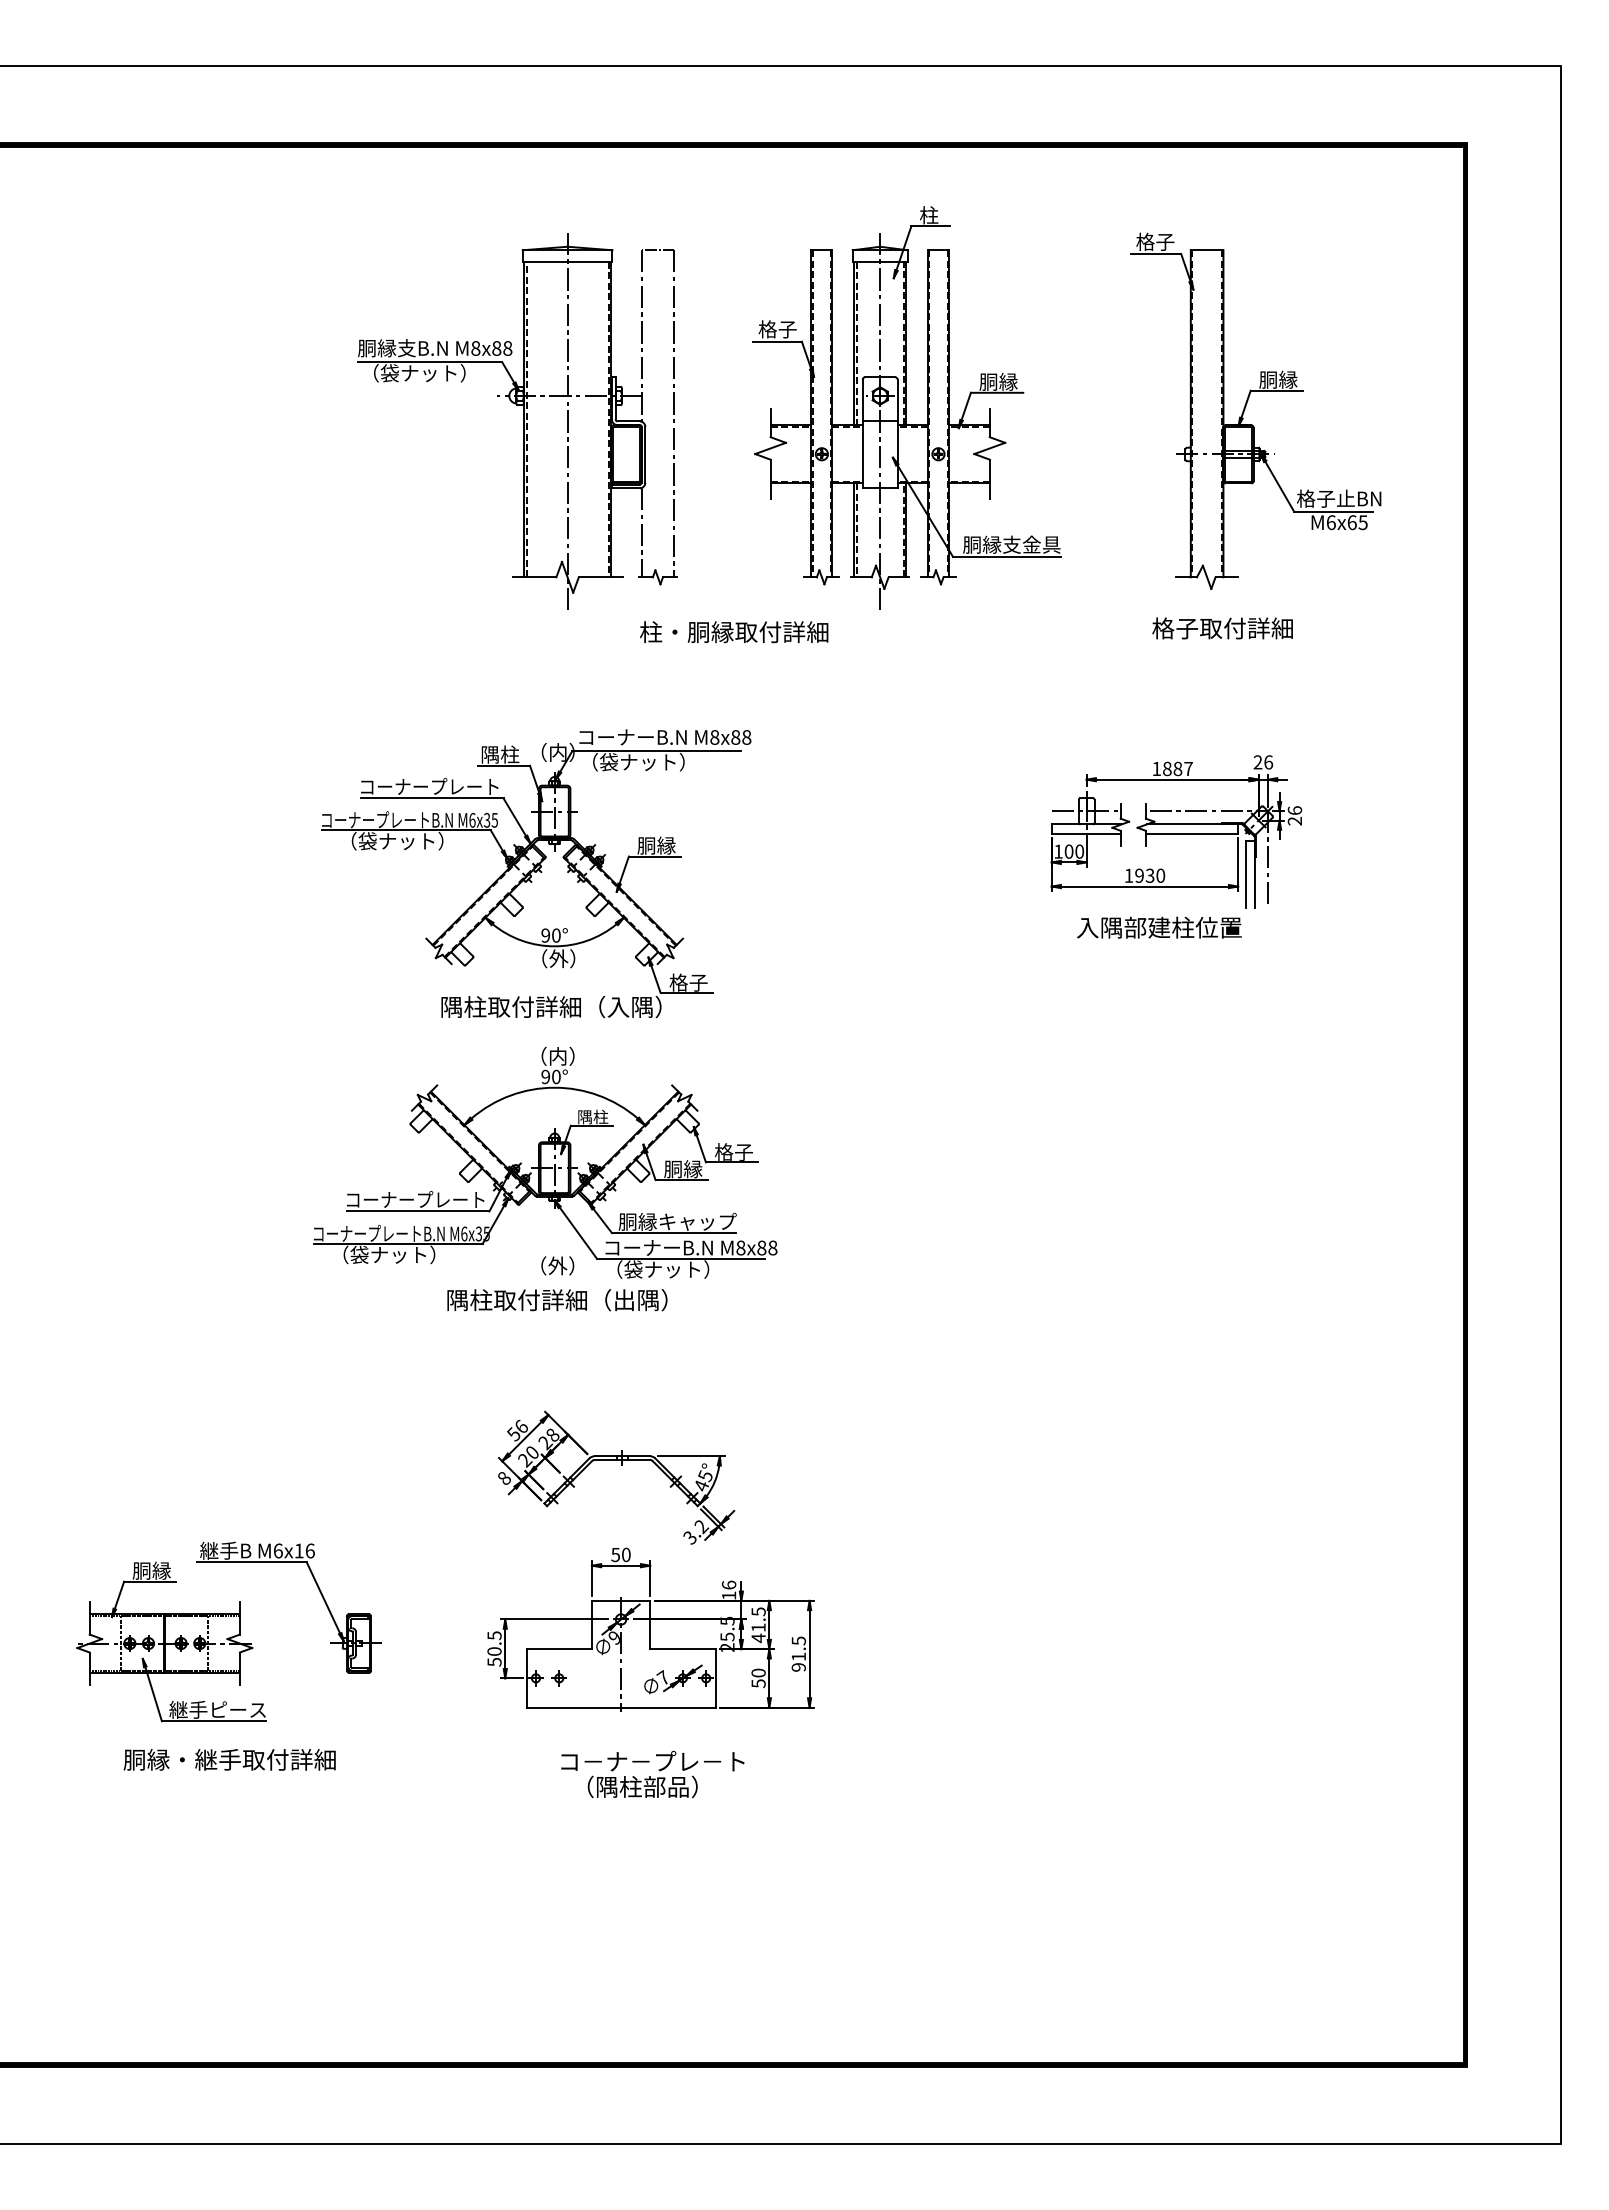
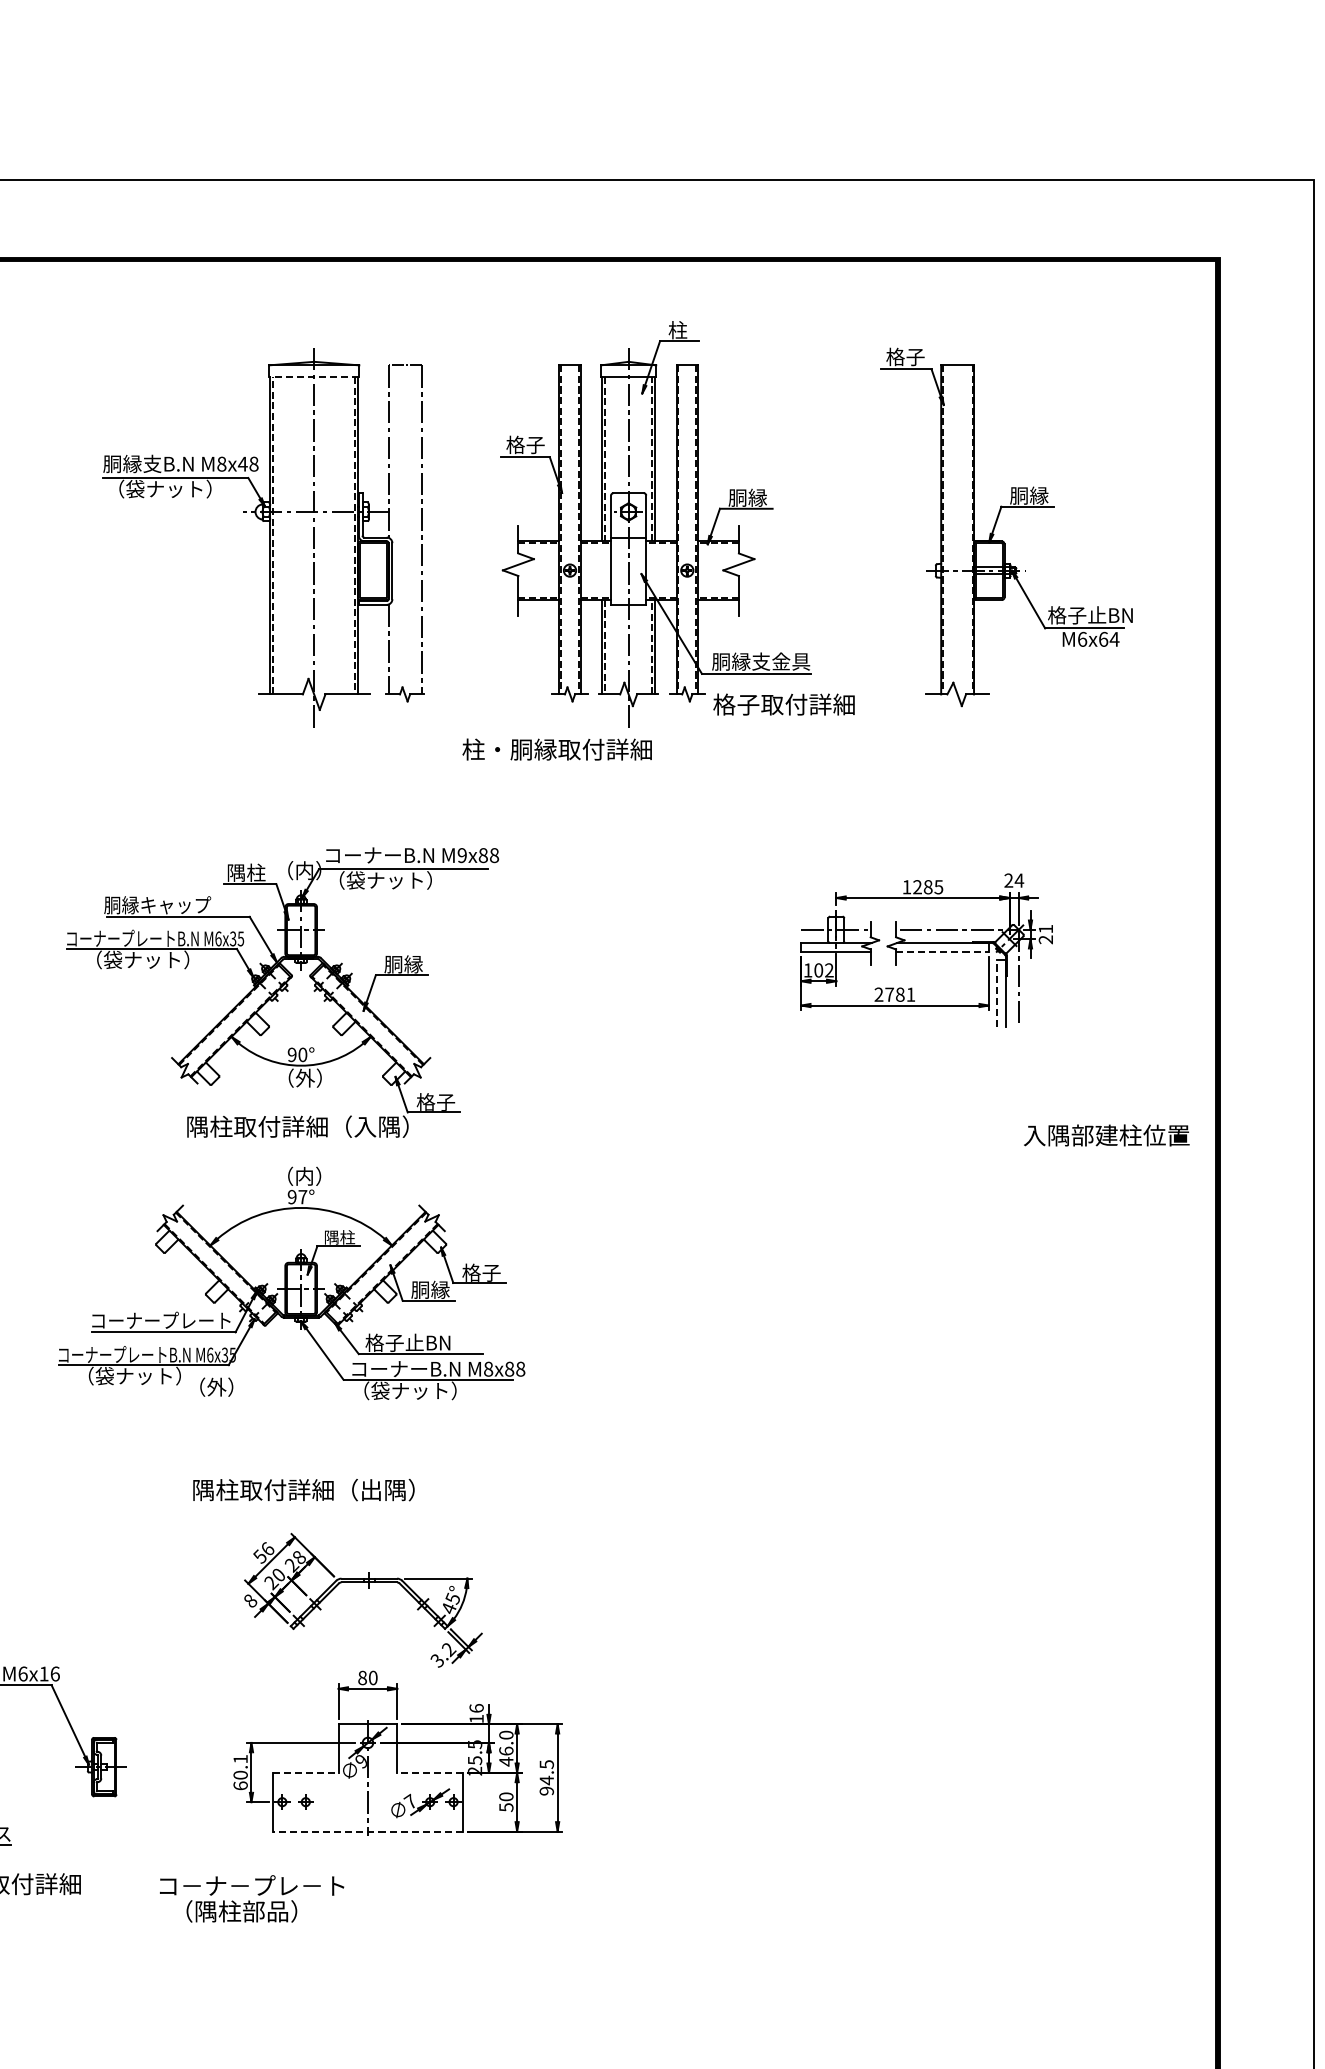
line: (567, 261) -> (314, 376), solid -> dashed
text: (496, 348) -> (242, 464), M8x88 -> M8x48
text: (1363, 522) -> (1114, 639), M6x65 -> M6x64
text: (1222, 628) -> (783, 704), moved
text: (734, 632) -> (557, 749), moved
text: (714, 737) -> (461, 855), M8x88 -> M9x88
text: (1268, 762) -> (1019, 880), 26 -> 24
text: (1177, 768) -> (927, 886), 1887 -> 1285
text: (428, 786) -> (174, 904), コーナープレート -> 胴縁キャップ
text: (1294, 810) -> (1045, 929), 26 -> 21
line: (1192, 833) -> (942, 952), solid -> dashed
text: (1079, 851) -> (829, 970), 100 -> 102
line: (1245, 873) -> (996, 992), solid -> dashed
text: (1144, 875) -> (894, 994), 1930 -> 2781
text: (1159, 927) -> (1106, 1135), moved
text: (556, 1076) -> (303, 1196), 90° -> 97°
text: (677, 1221) -> (424, 1342), 胴縁キャップ -> 格子止BN
text: (557, 1265) -> (216, 1386), moved
text: (557, 1300) -> (304, 1490), moved
text: (615, 1554) -> (362, 1677), 50 -> 80
text: (758, 1619) -> (506, 1742), 41.5 -> 46.0
text: (494, 1648) -> (240, 1772), 50.5 -> 60.1
line: (559, 1649) -> (306, 1773), solid -> dashed
line: (682, 1649) -> (429, 1773), solid -> dashed
text: (798, 1656) -> (546, 1780), 91.5 -> 94.5
line: (620, 1707) -> (367, 1831), solid -> dashed
text: (652, 1774) -> (251, 1898), moved

